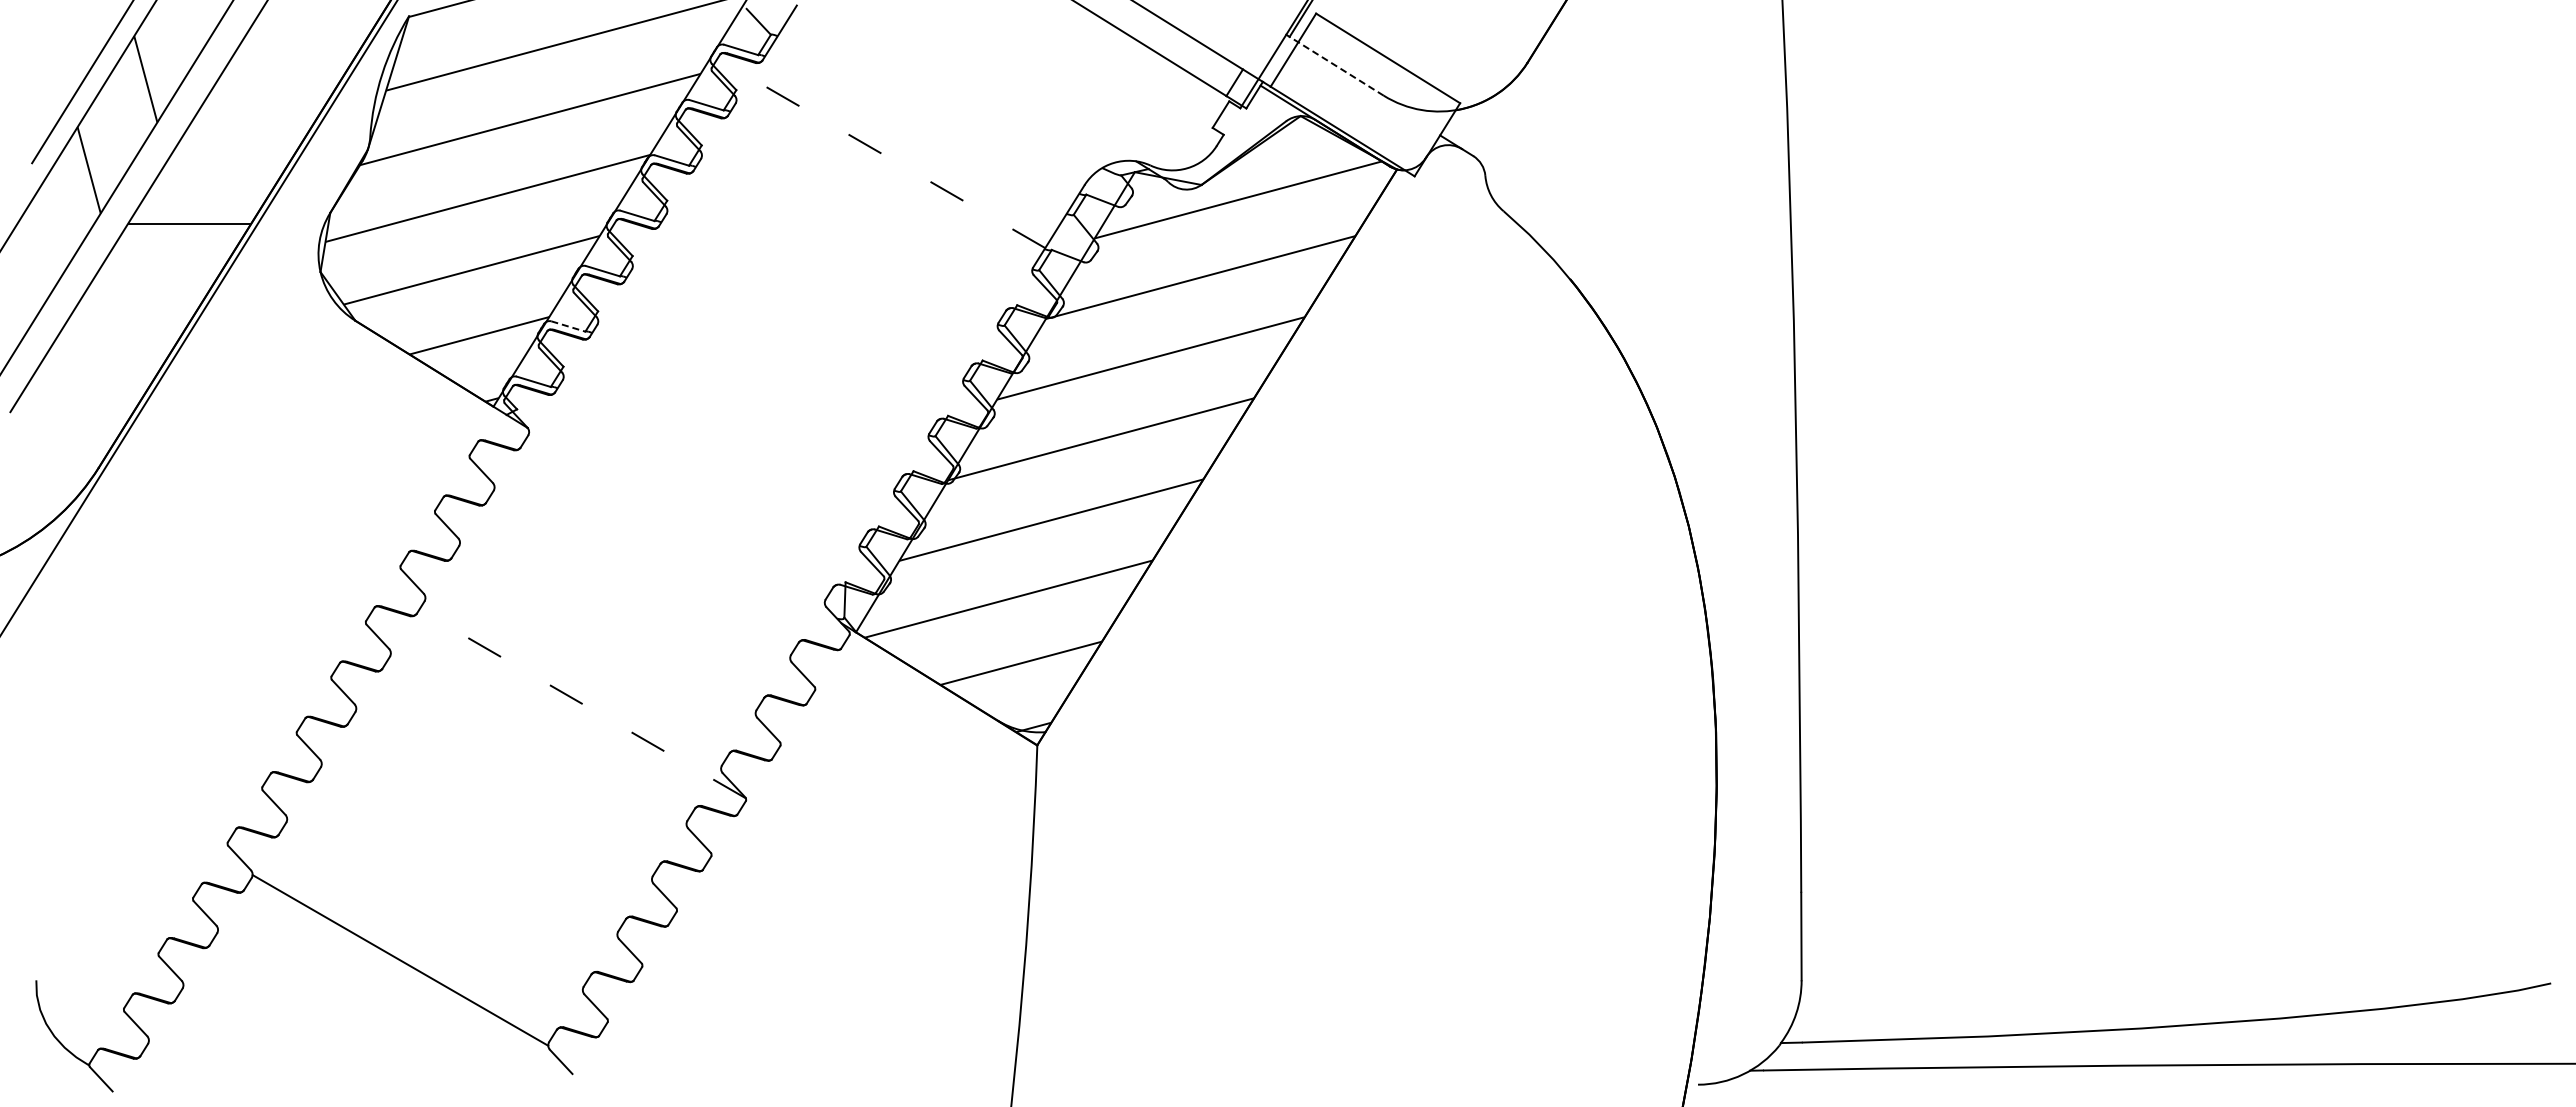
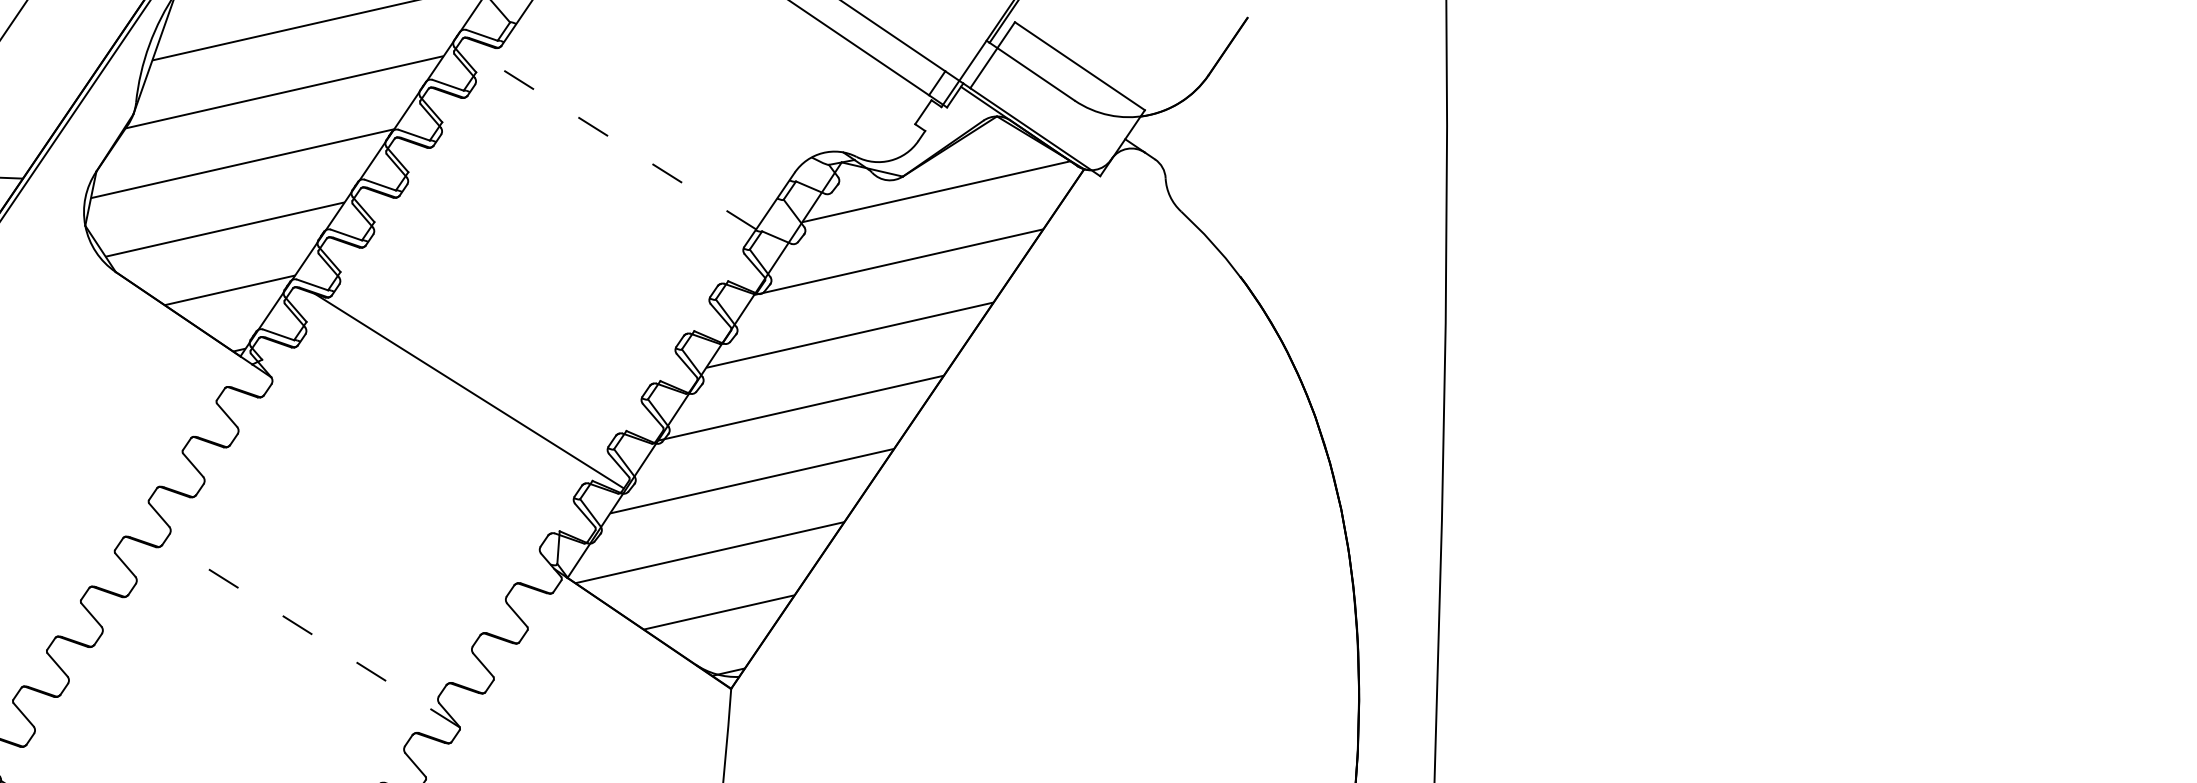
line: (1336, 66) -> (1031, 71), dashed -> solid
line: (568, 326) -> (312, 284), dashed -> solid
line: (742, 434) -> (469, 390), added

